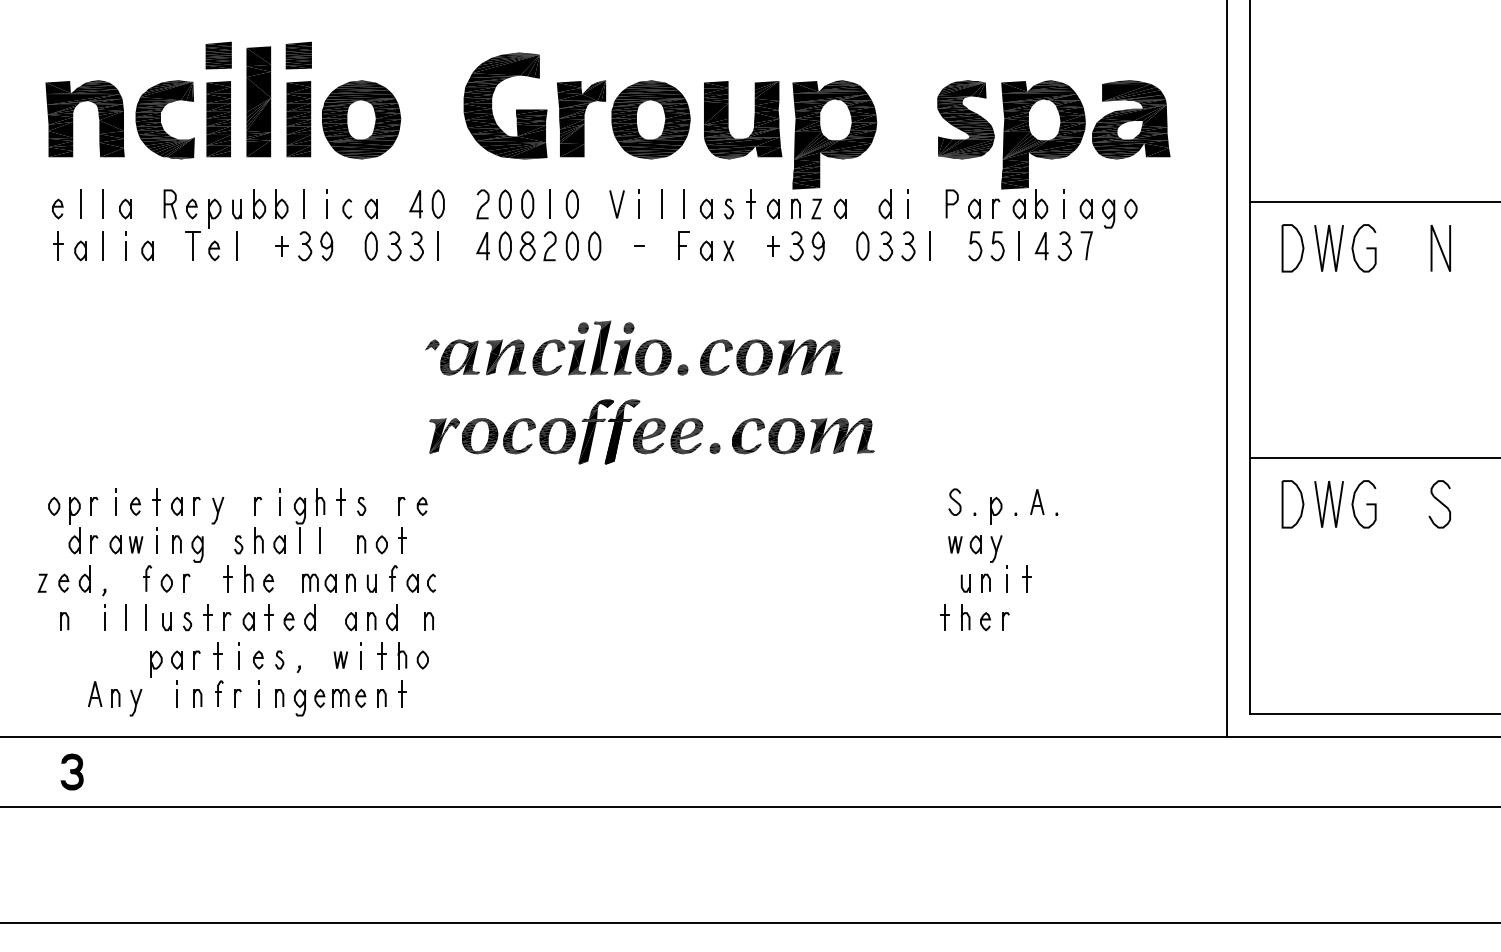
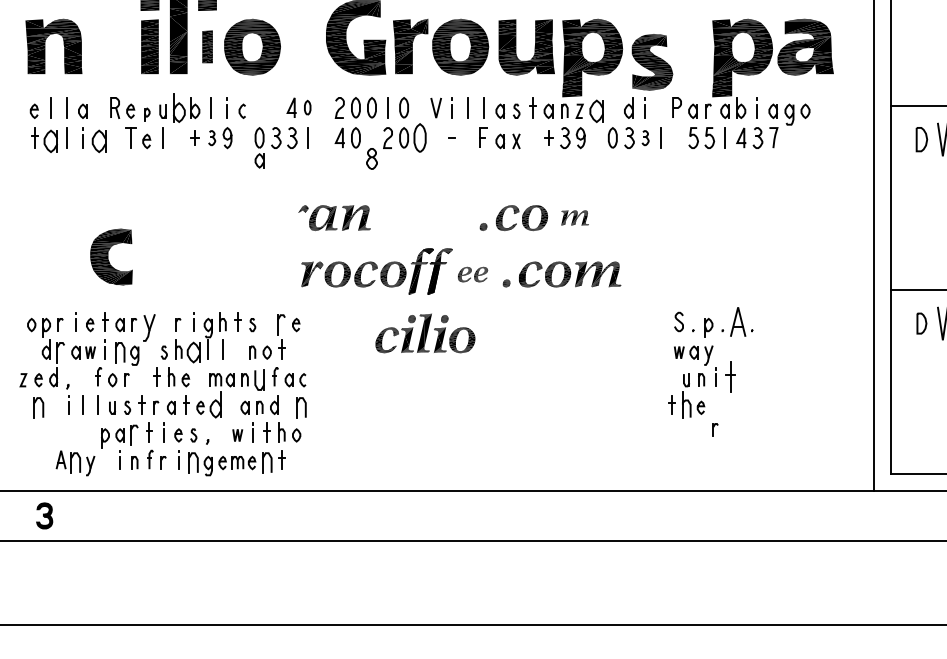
part: (164, 119) -> (110, 256), moved
part: (298, 119) -> (207, 47), size x0.6
part: (965, 119) -> (652, 62), moved
part: (437, 203) -> (307, 107), size x0.7
part: (259, 204) -> (179, 108), size x1.4
part: (370, 208) -> (259, 160), moved
part: (840, 208) -> (596, 110), size x1.6
part: (214, 213) -> (146, 114), size x0.6
part: (594, 245) -> (419, 137), size x1.4
part: (305, 246) -> (212, 138), size x0.7
part: (527, 246) -> (371, 159), moved
part: (908, 246) -> (645, 138), size x0.7
part: (1292, 248) -> (921, 139), size x0.7
part: (80, 250) -> (50, 141), size x1.6
part: (147, 250) -> (98, 141), size x1.6
part: (601, 347) -> (425, 333), moved
part: (810, 357) -> (575, 218), size x0.6
part: (668, 436) -> (473, 274), size x0.6
part: (1037, 501) -> (738, 321), size x1.6
part: (1292, 504) -> (921, 323), size x0.6
part: (401, 506) -> (281, 325), size x1.6
part: (217, 510) -> (149, 327), size x1.4
part: (94, 544) -> (60, 352), size x1.6
part: (176, 544) -> (119, 352), size x1.6
part: (279, 544) -> (193, 352), size x1.6
part: (1026, 578) -> (730, 376), size x1.6
part: (371, 583) -> (259, 380), size x1.6
part: (309, 617) -> (215, 404), size x1.4
part: (965, 617) -> (686, 404), size x1.4
part: (64, 621) -> (39, 407), size x1.6
part: (428, 621) -> (300, 407), size x1.6
part: (1005, 621) -> (715, 430), moved
part: (196, 659) -> (133, 435), size x1.6
part: (115, 698) -> (75, 463), size x1.6
part: (279, 698) -> (193, 463), size x1.6
part: (381, 698) -> (266, 463), size x1.6

